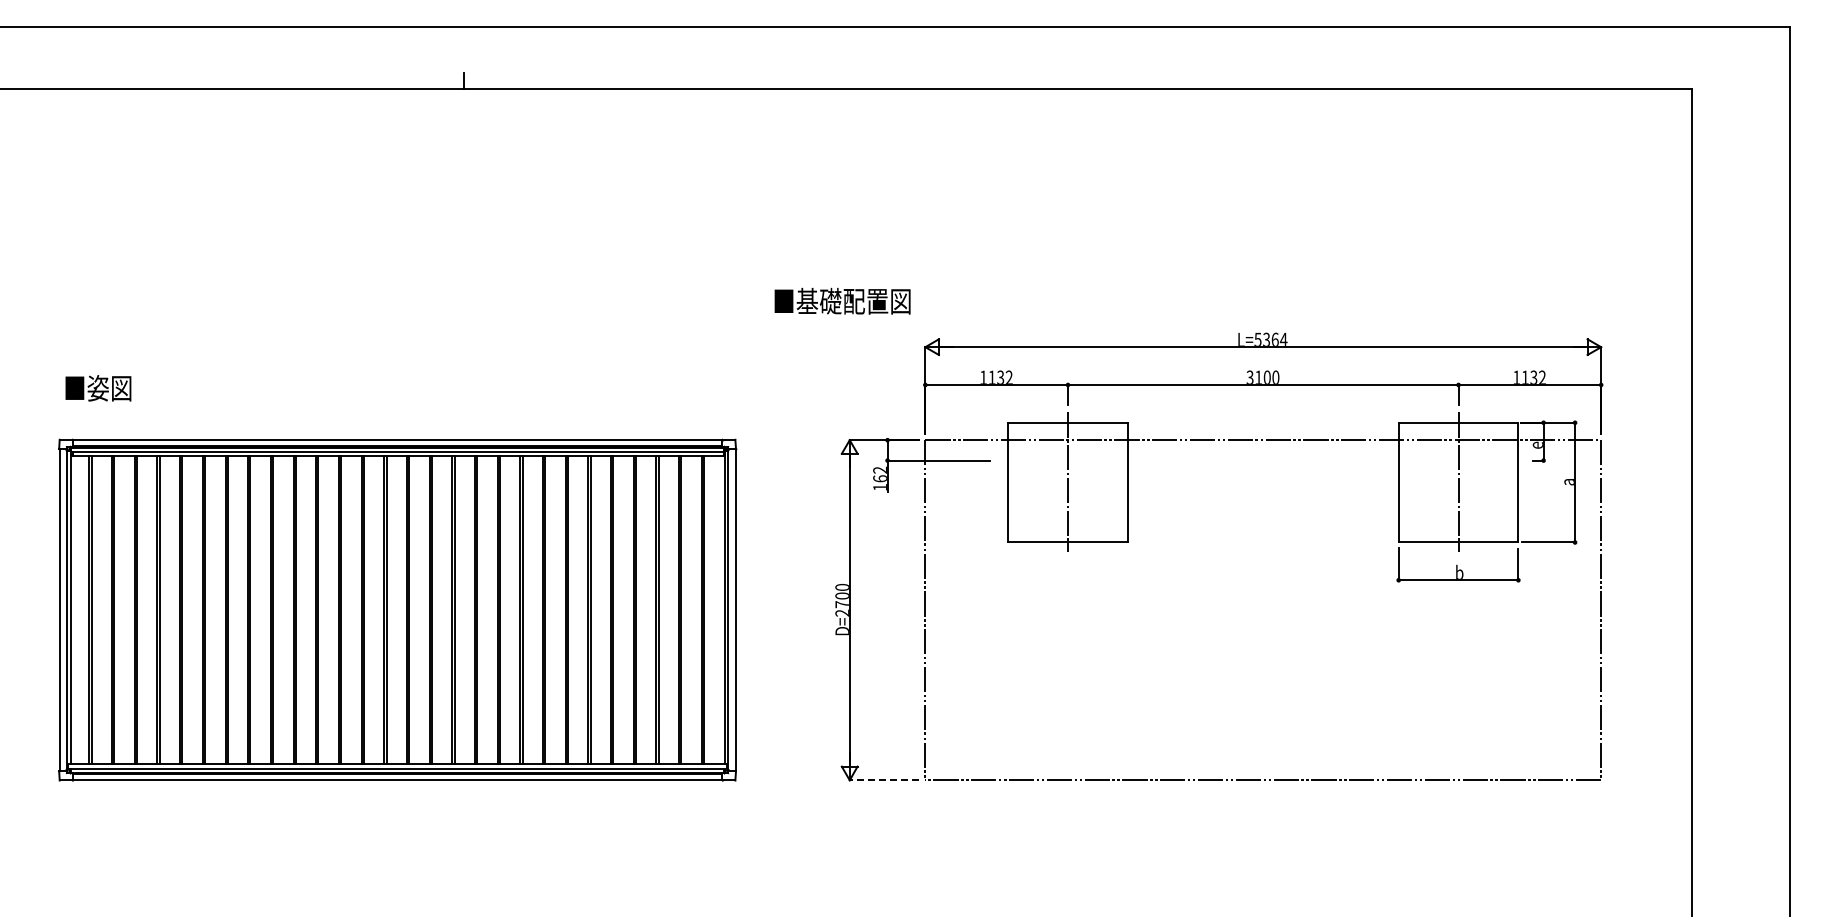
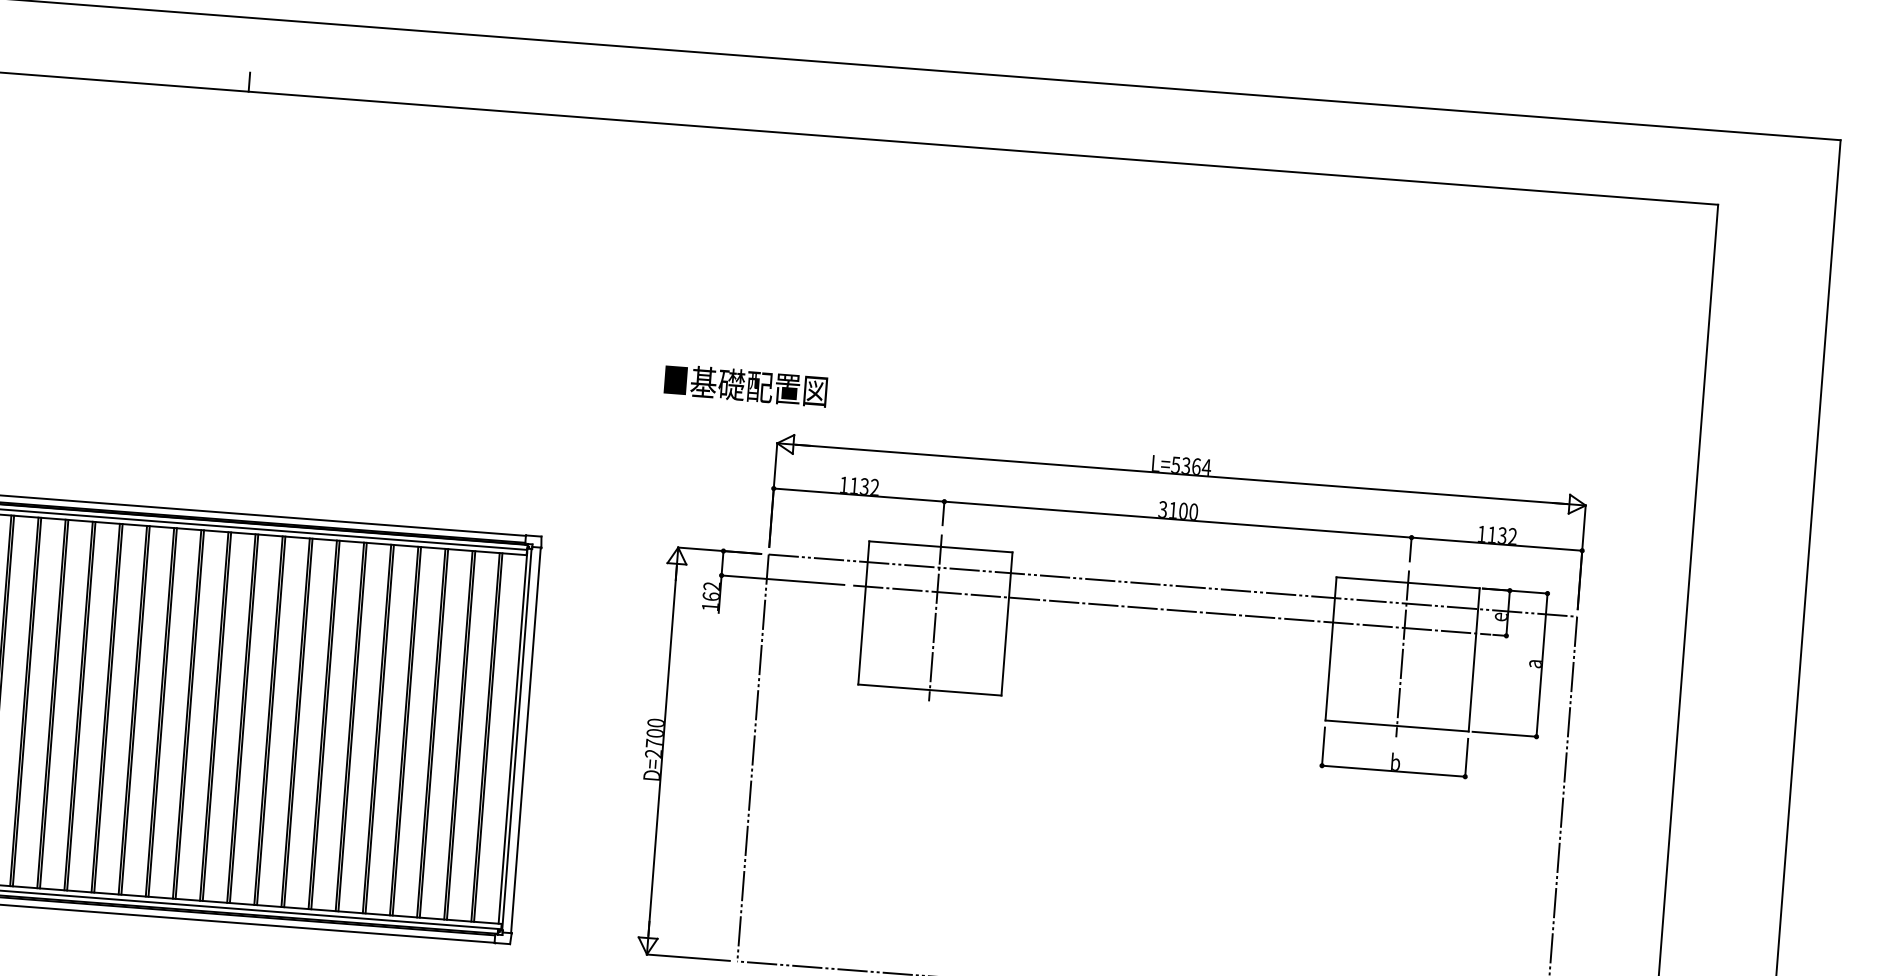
text: (842, 300) -> (745, 384), moved
line: (1263, 460) -> (1171, 609), added
line: (884, 780) -> (688, 957), dashed -> solid

